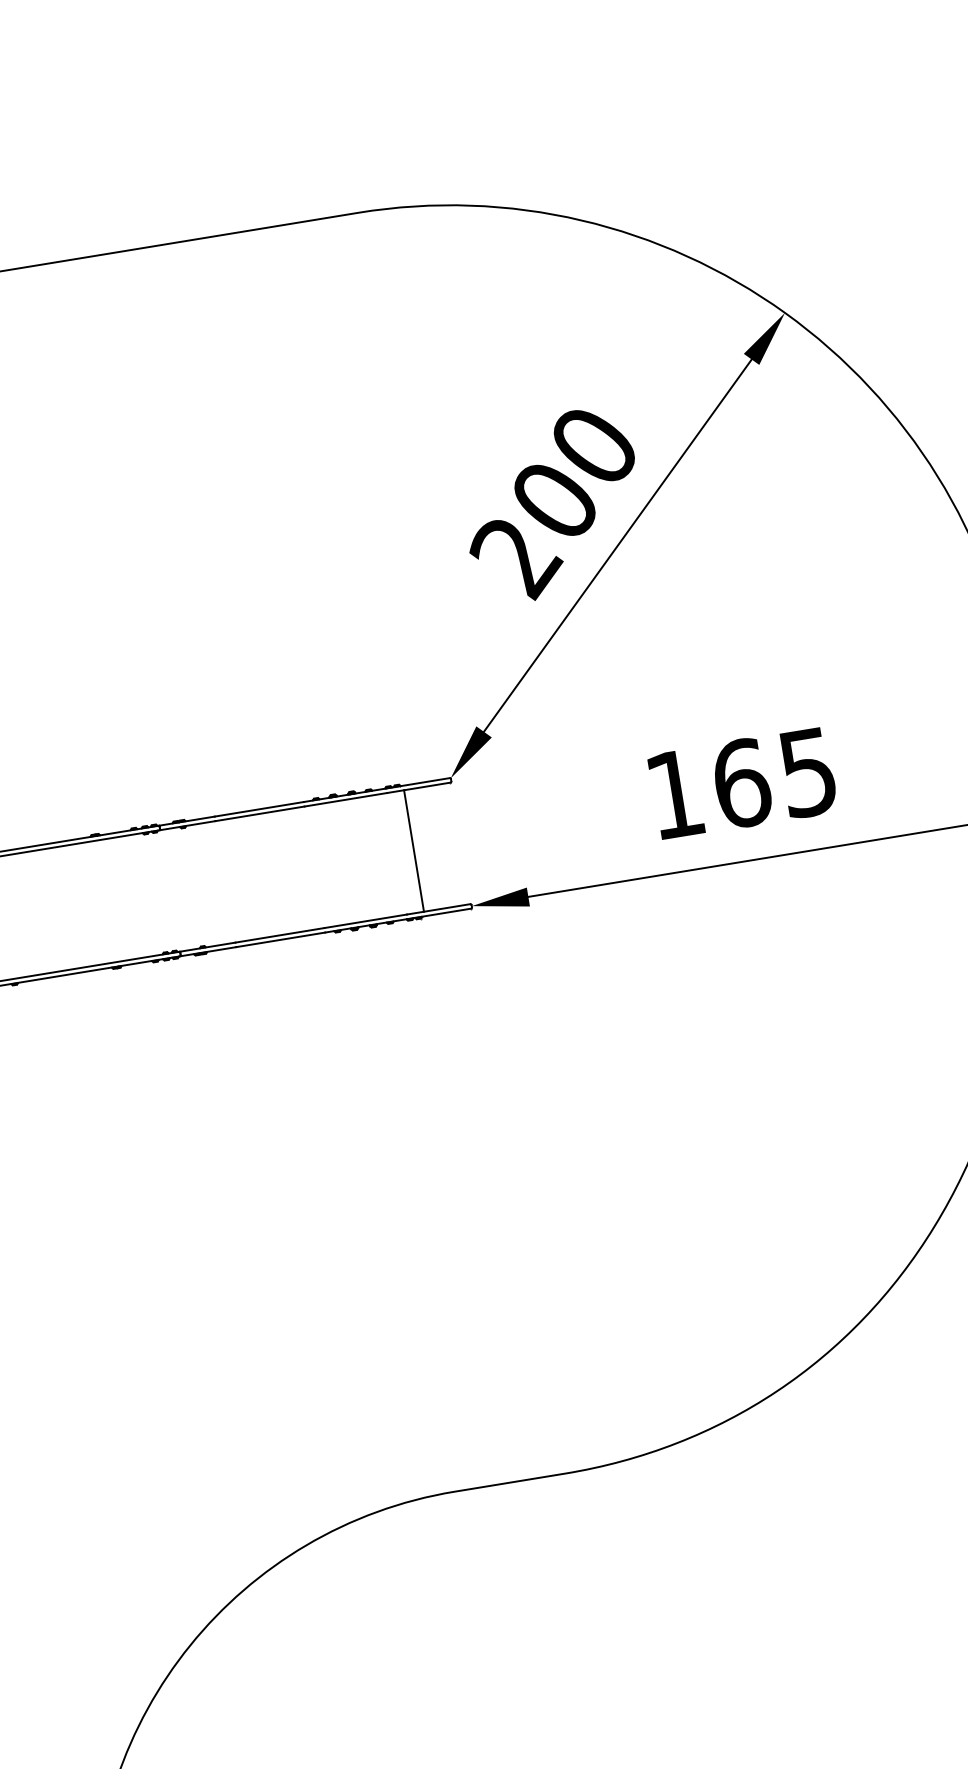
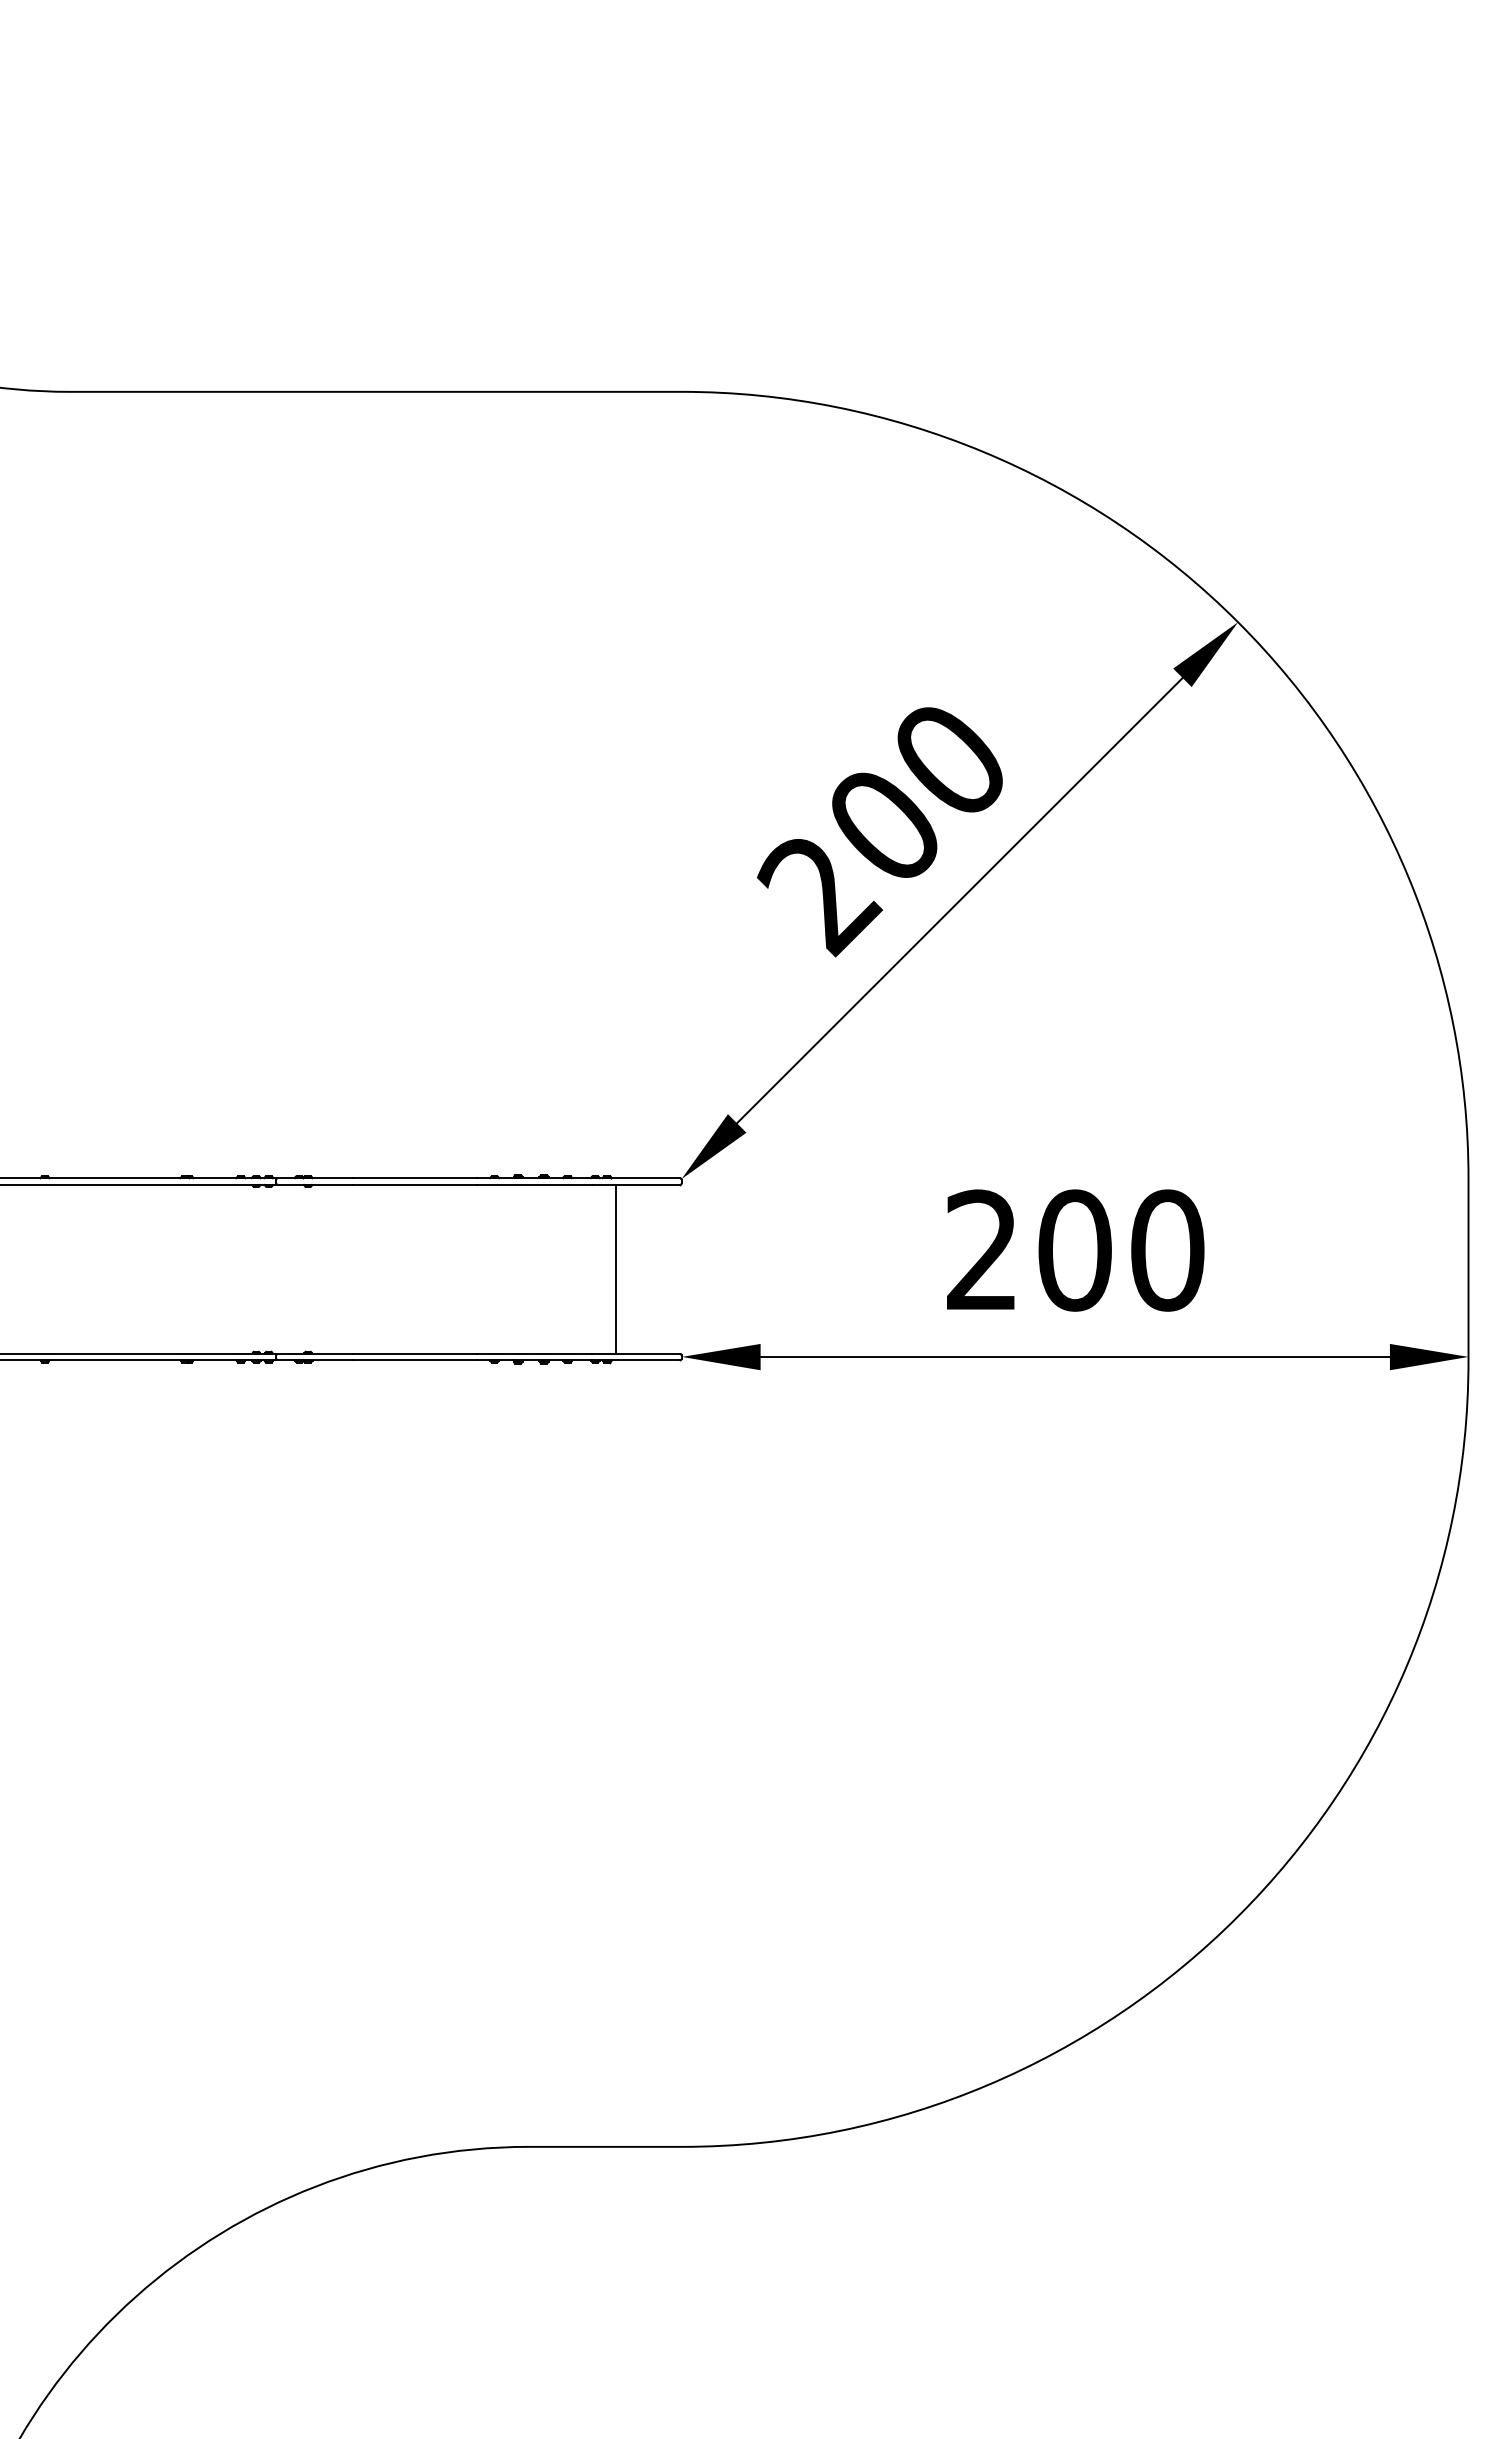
text: (742, 783) -> (1075, 1250), 165 -> 200

